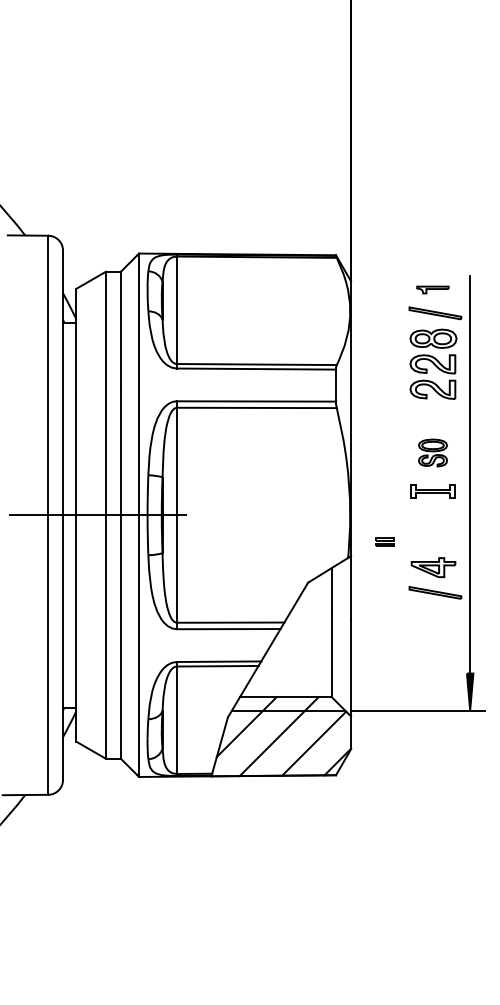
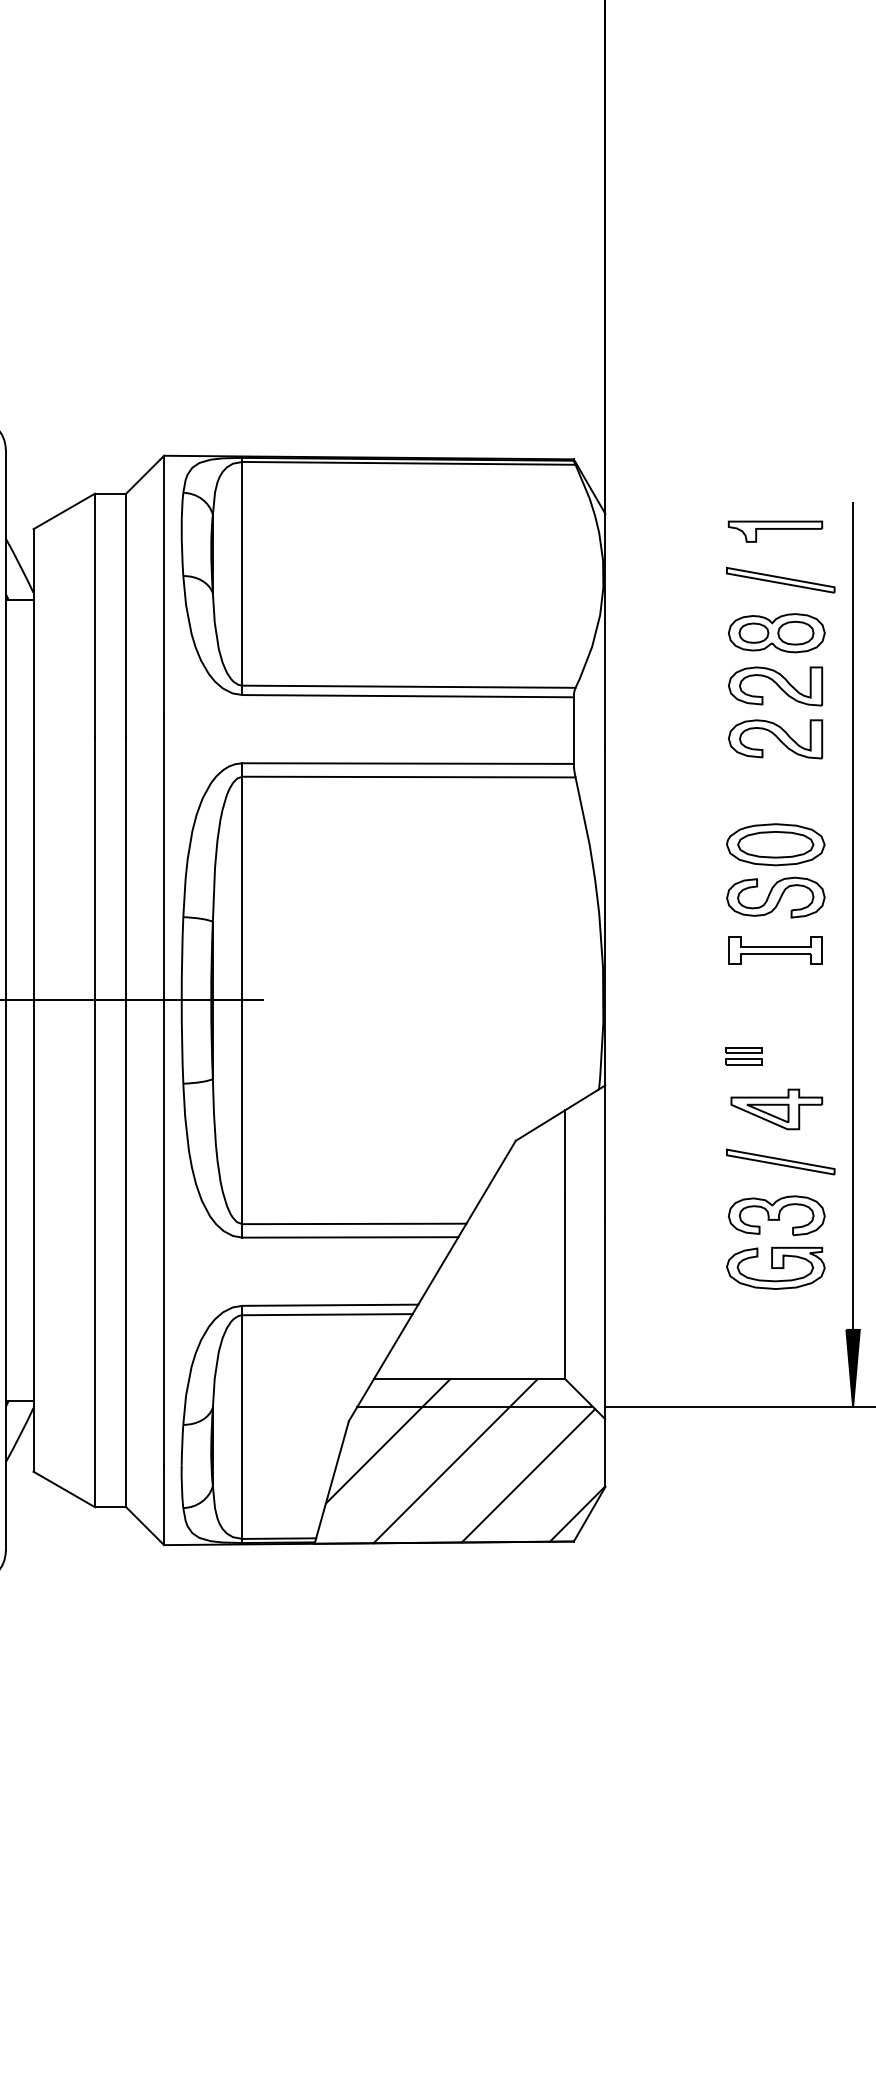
part: (432, 289) -> (774, 530), size x1.43
part: (432, 452) -> (774, 869), size x1.67
part: (384, 541) -> (743, 1055), moved
part: (432, 631) -> (774, 1242), added

